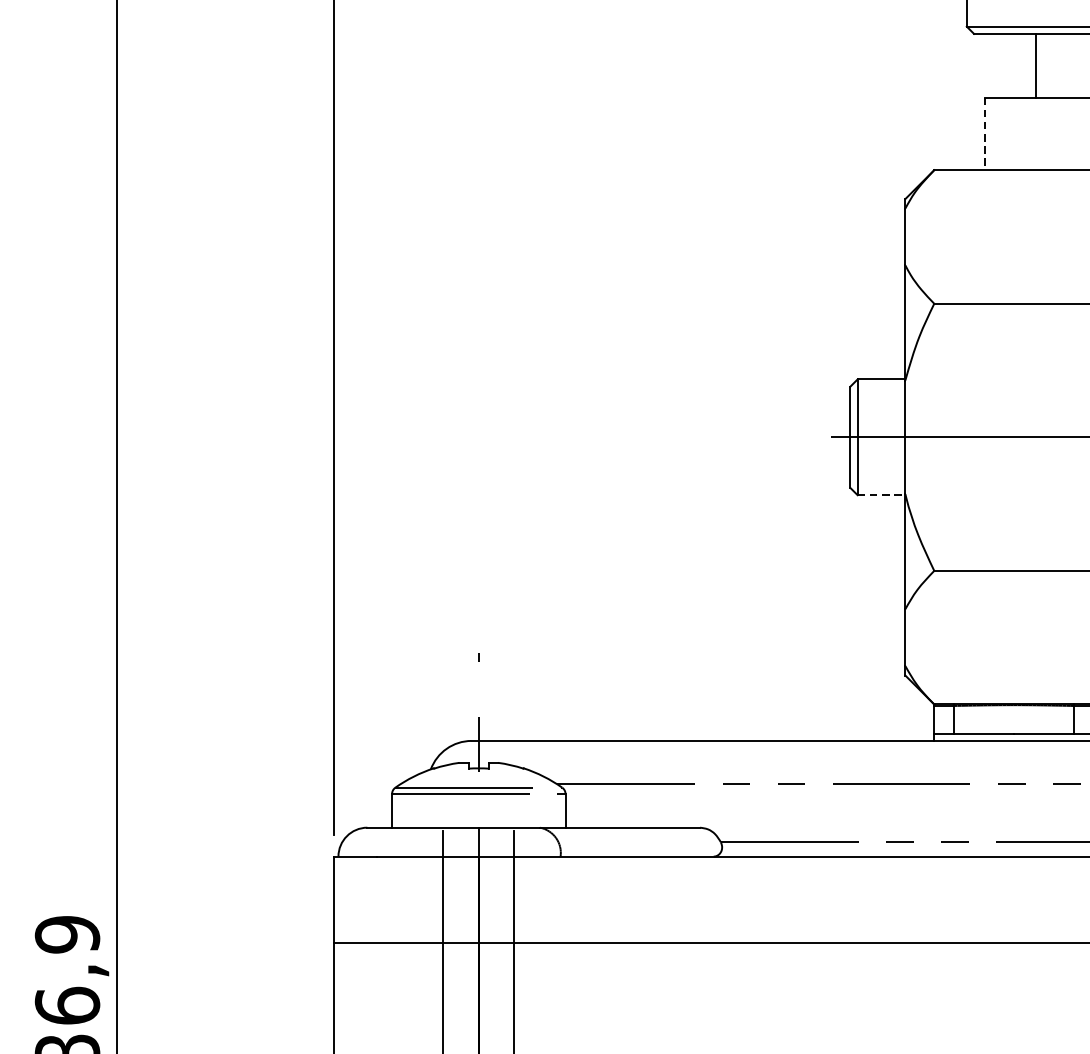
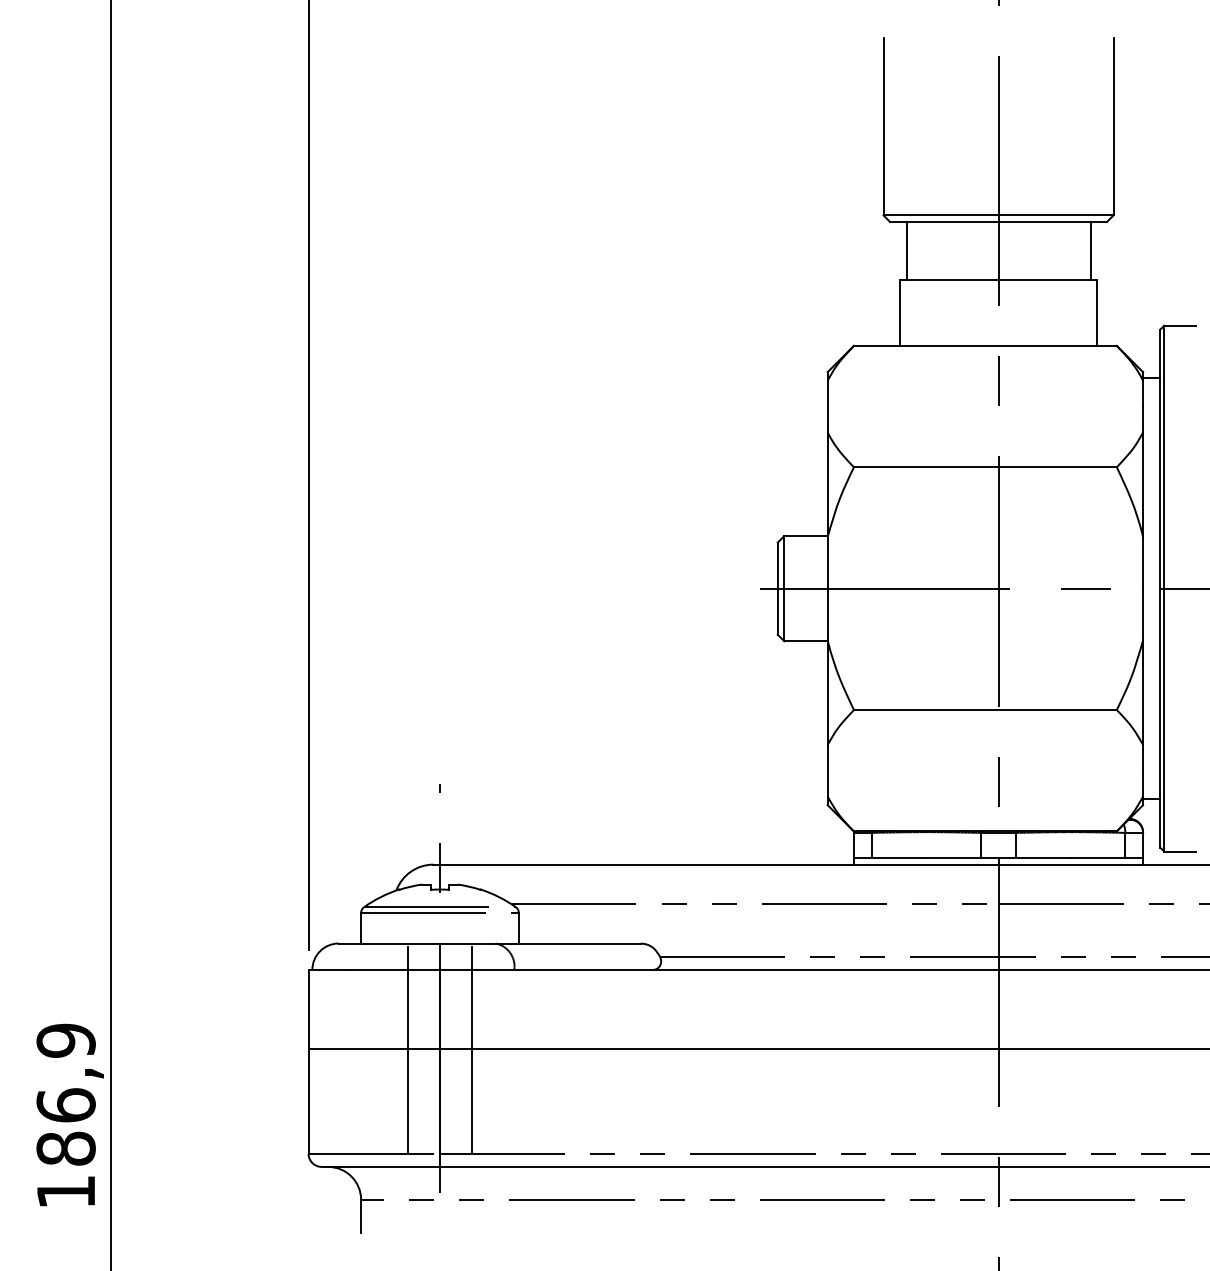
line: (1036, 65) -> (906, 250), moved
line: (984, 134) -> (899, 313), dashed -> solid
line: (882, 495) -> (806, 641), dashed -> solid

